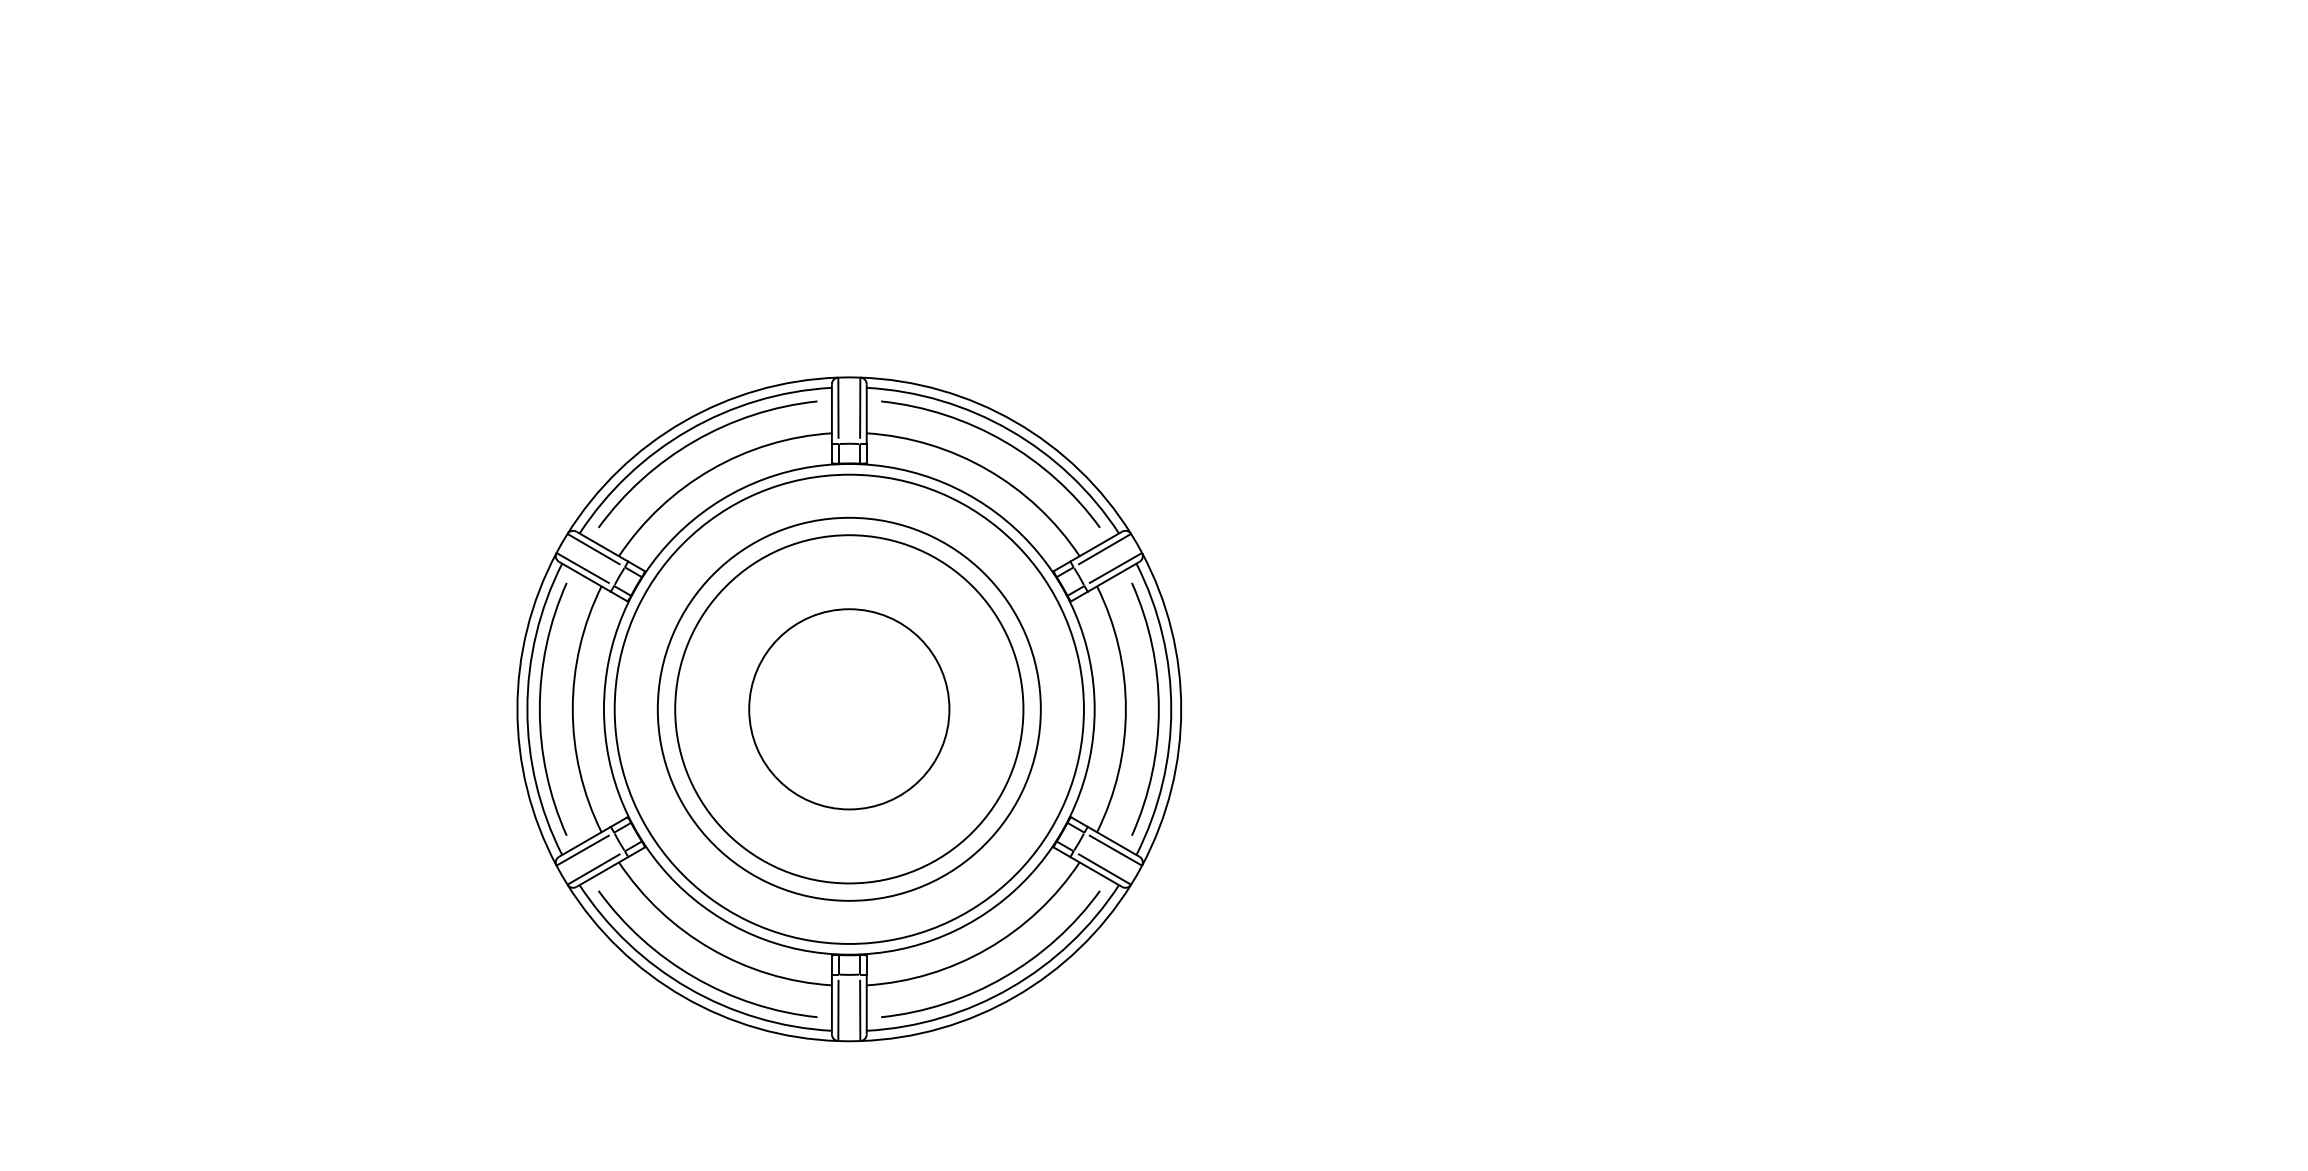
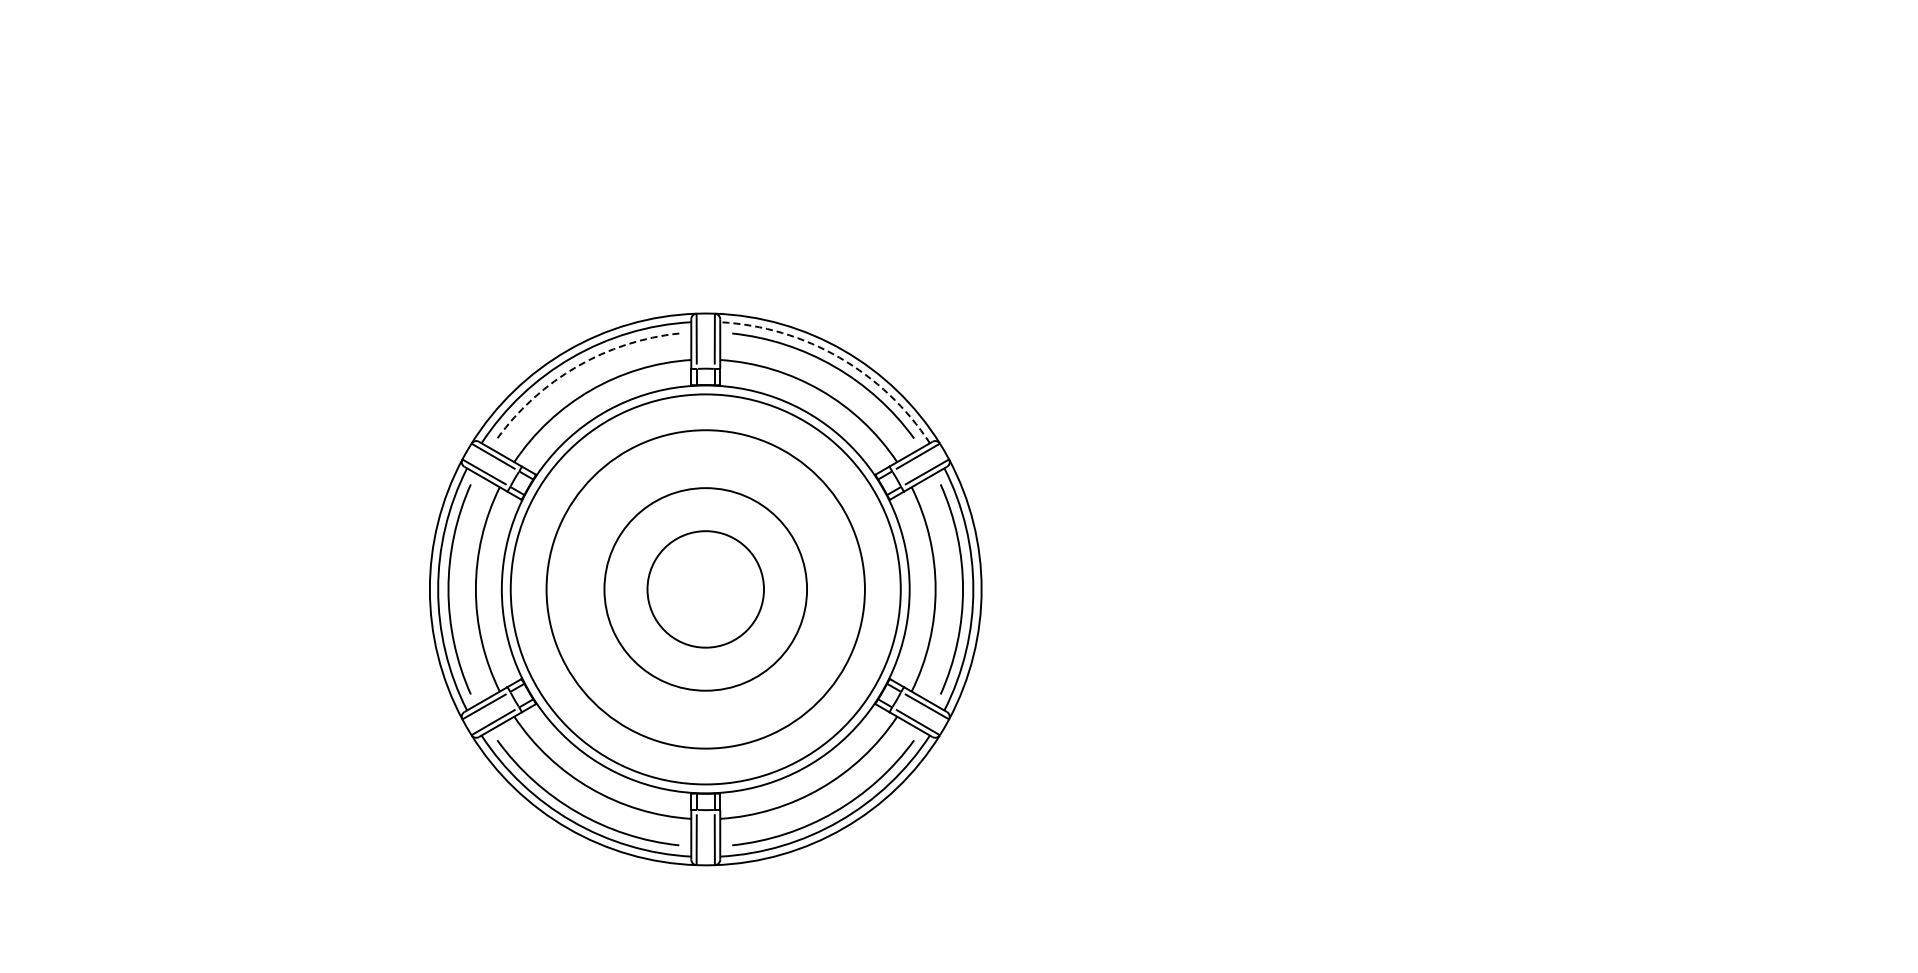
arc: (1010, 430) -> (839, 357), solid -> dashed
arc: (695, 441) -> (577, 366), solid -> dashed
circle: (849, 709) -> (705, 589), size x0.7
circle: (849, 709) -> (705, 589), size x0.7

